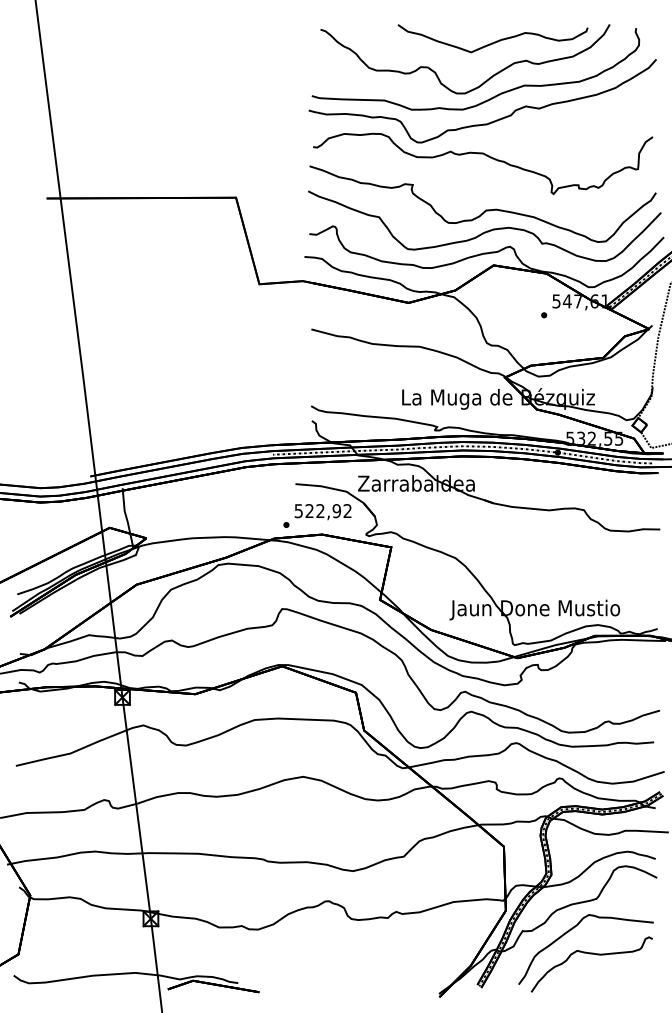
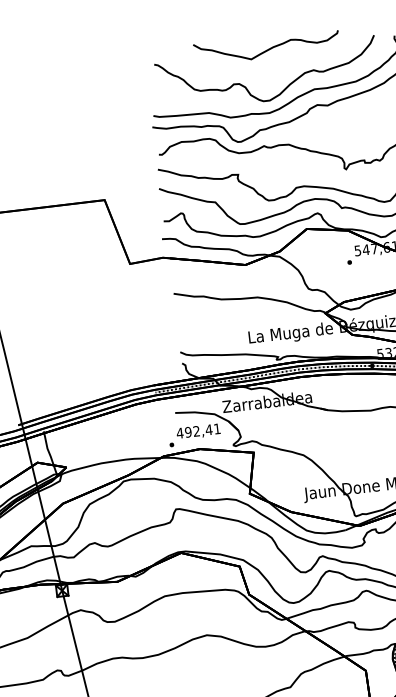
curve: (494, 41) -> (268, 49), moved
text: (322, 511) -> (198, 431), 522,92 -> 492,41

